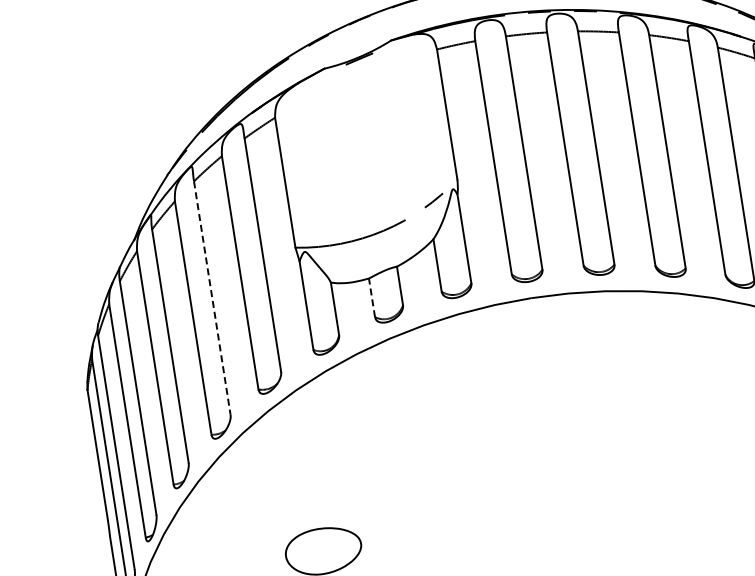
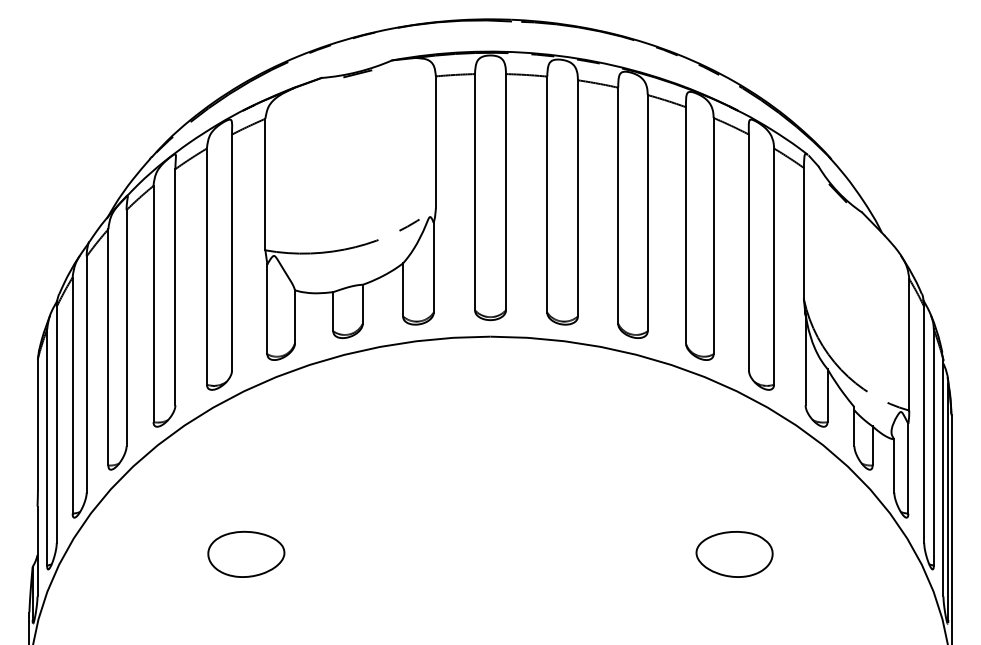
line: (372, 297) -> (333, 311), dashed -> solid
line: (212, 298) -> (175, 287), dashed -> solid

